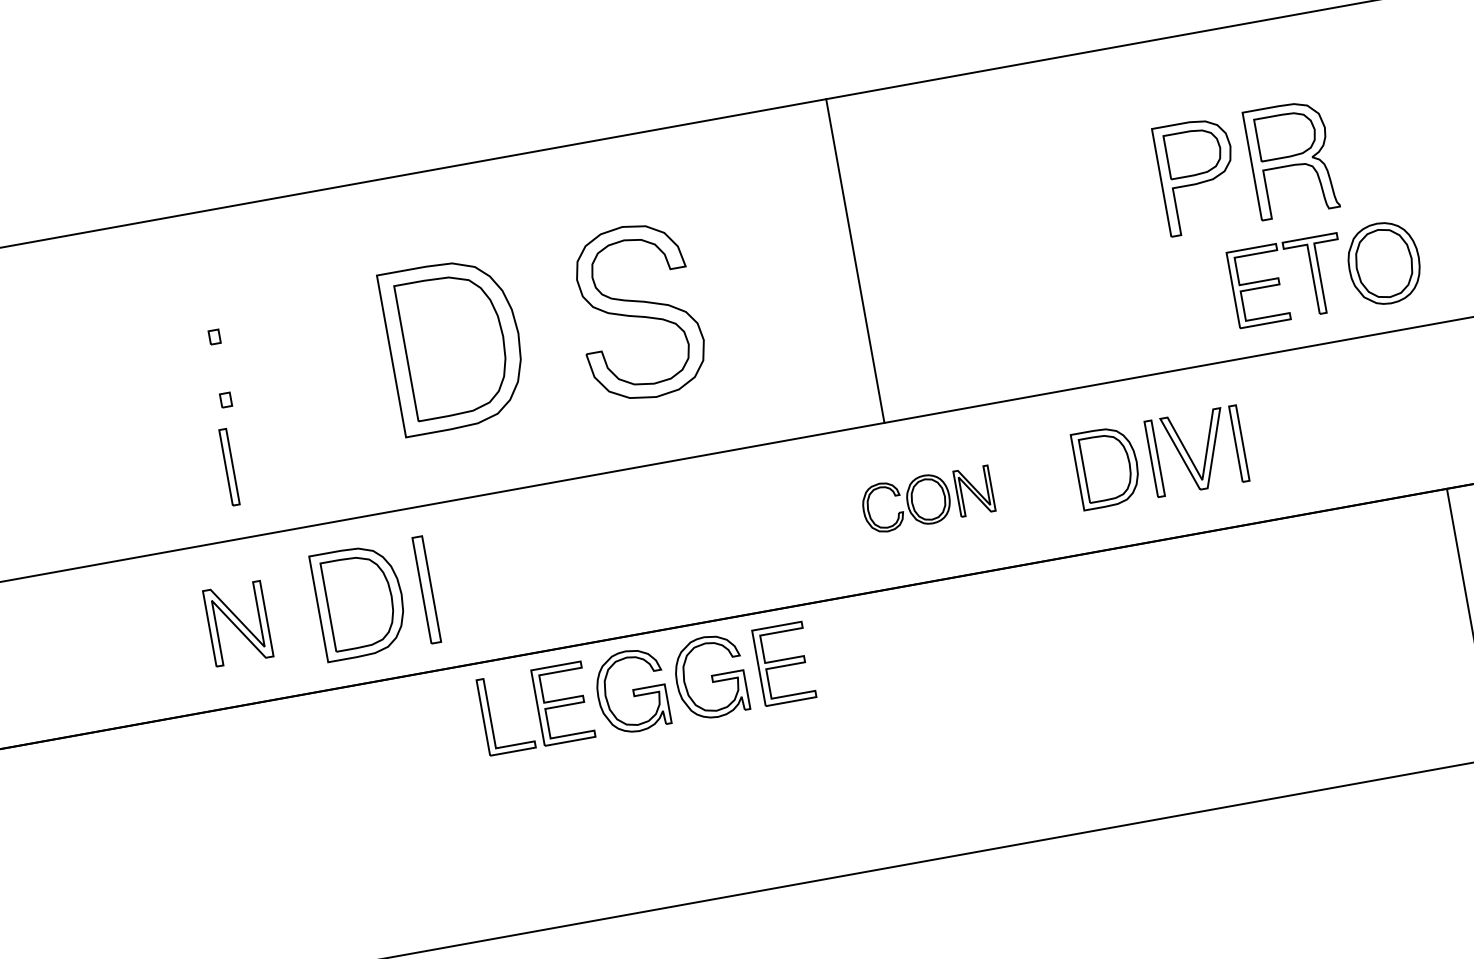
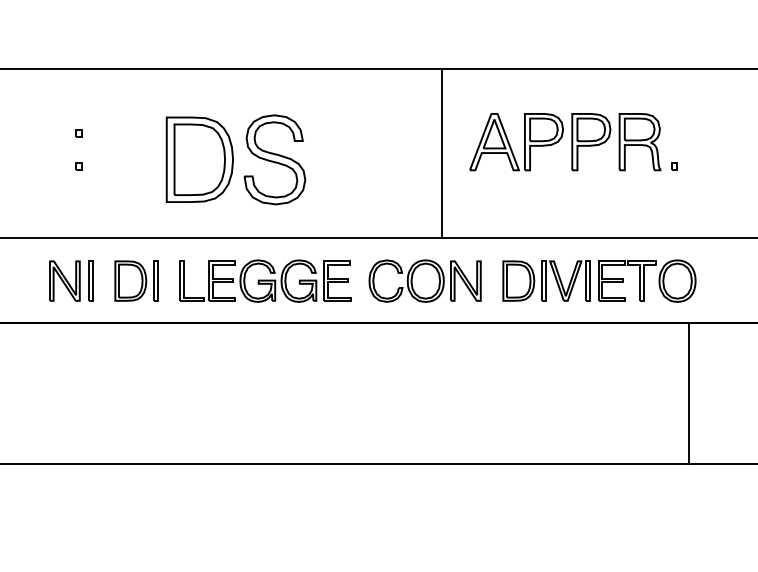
part: (1365, 194) -> (674, 166), added
part: (1044, 208) -> (510, 144), added
line: (855, 260) -> (442, 153), moved
part: (1326, 272) -> (647, 280), moved
part: (637, 311) -> (274, 159), moved
part: (228, 466) -> (90, 280), moved
part: (926, 498) -> (424, 280), size x1.67
part: (375, 597) -> (136, 280), size x0.71
part: (646, 687) -> (265, 280), moved

